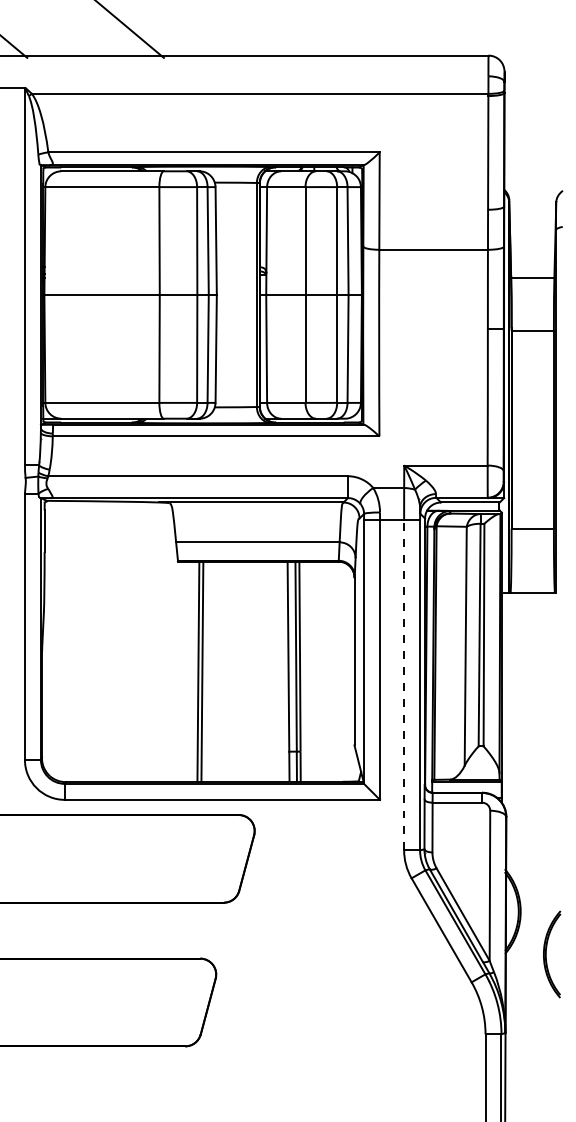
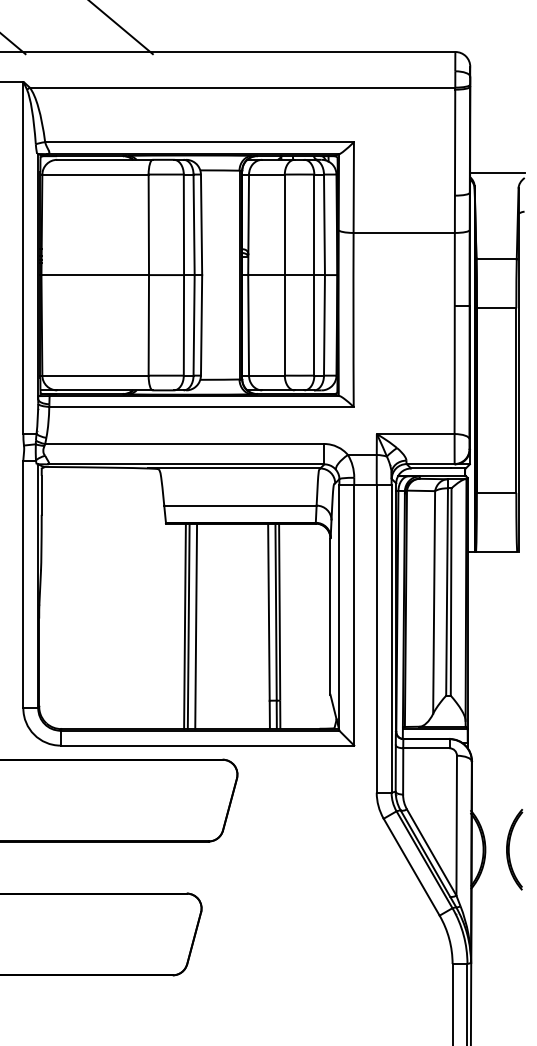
line: (532, 185) -> (496, 173), added
line: (210, 672) -> (196, 626), added
line: (403, 684) -> (376, 638), dashed -> solid
part: (551, 954) -> (514, 849), moved

